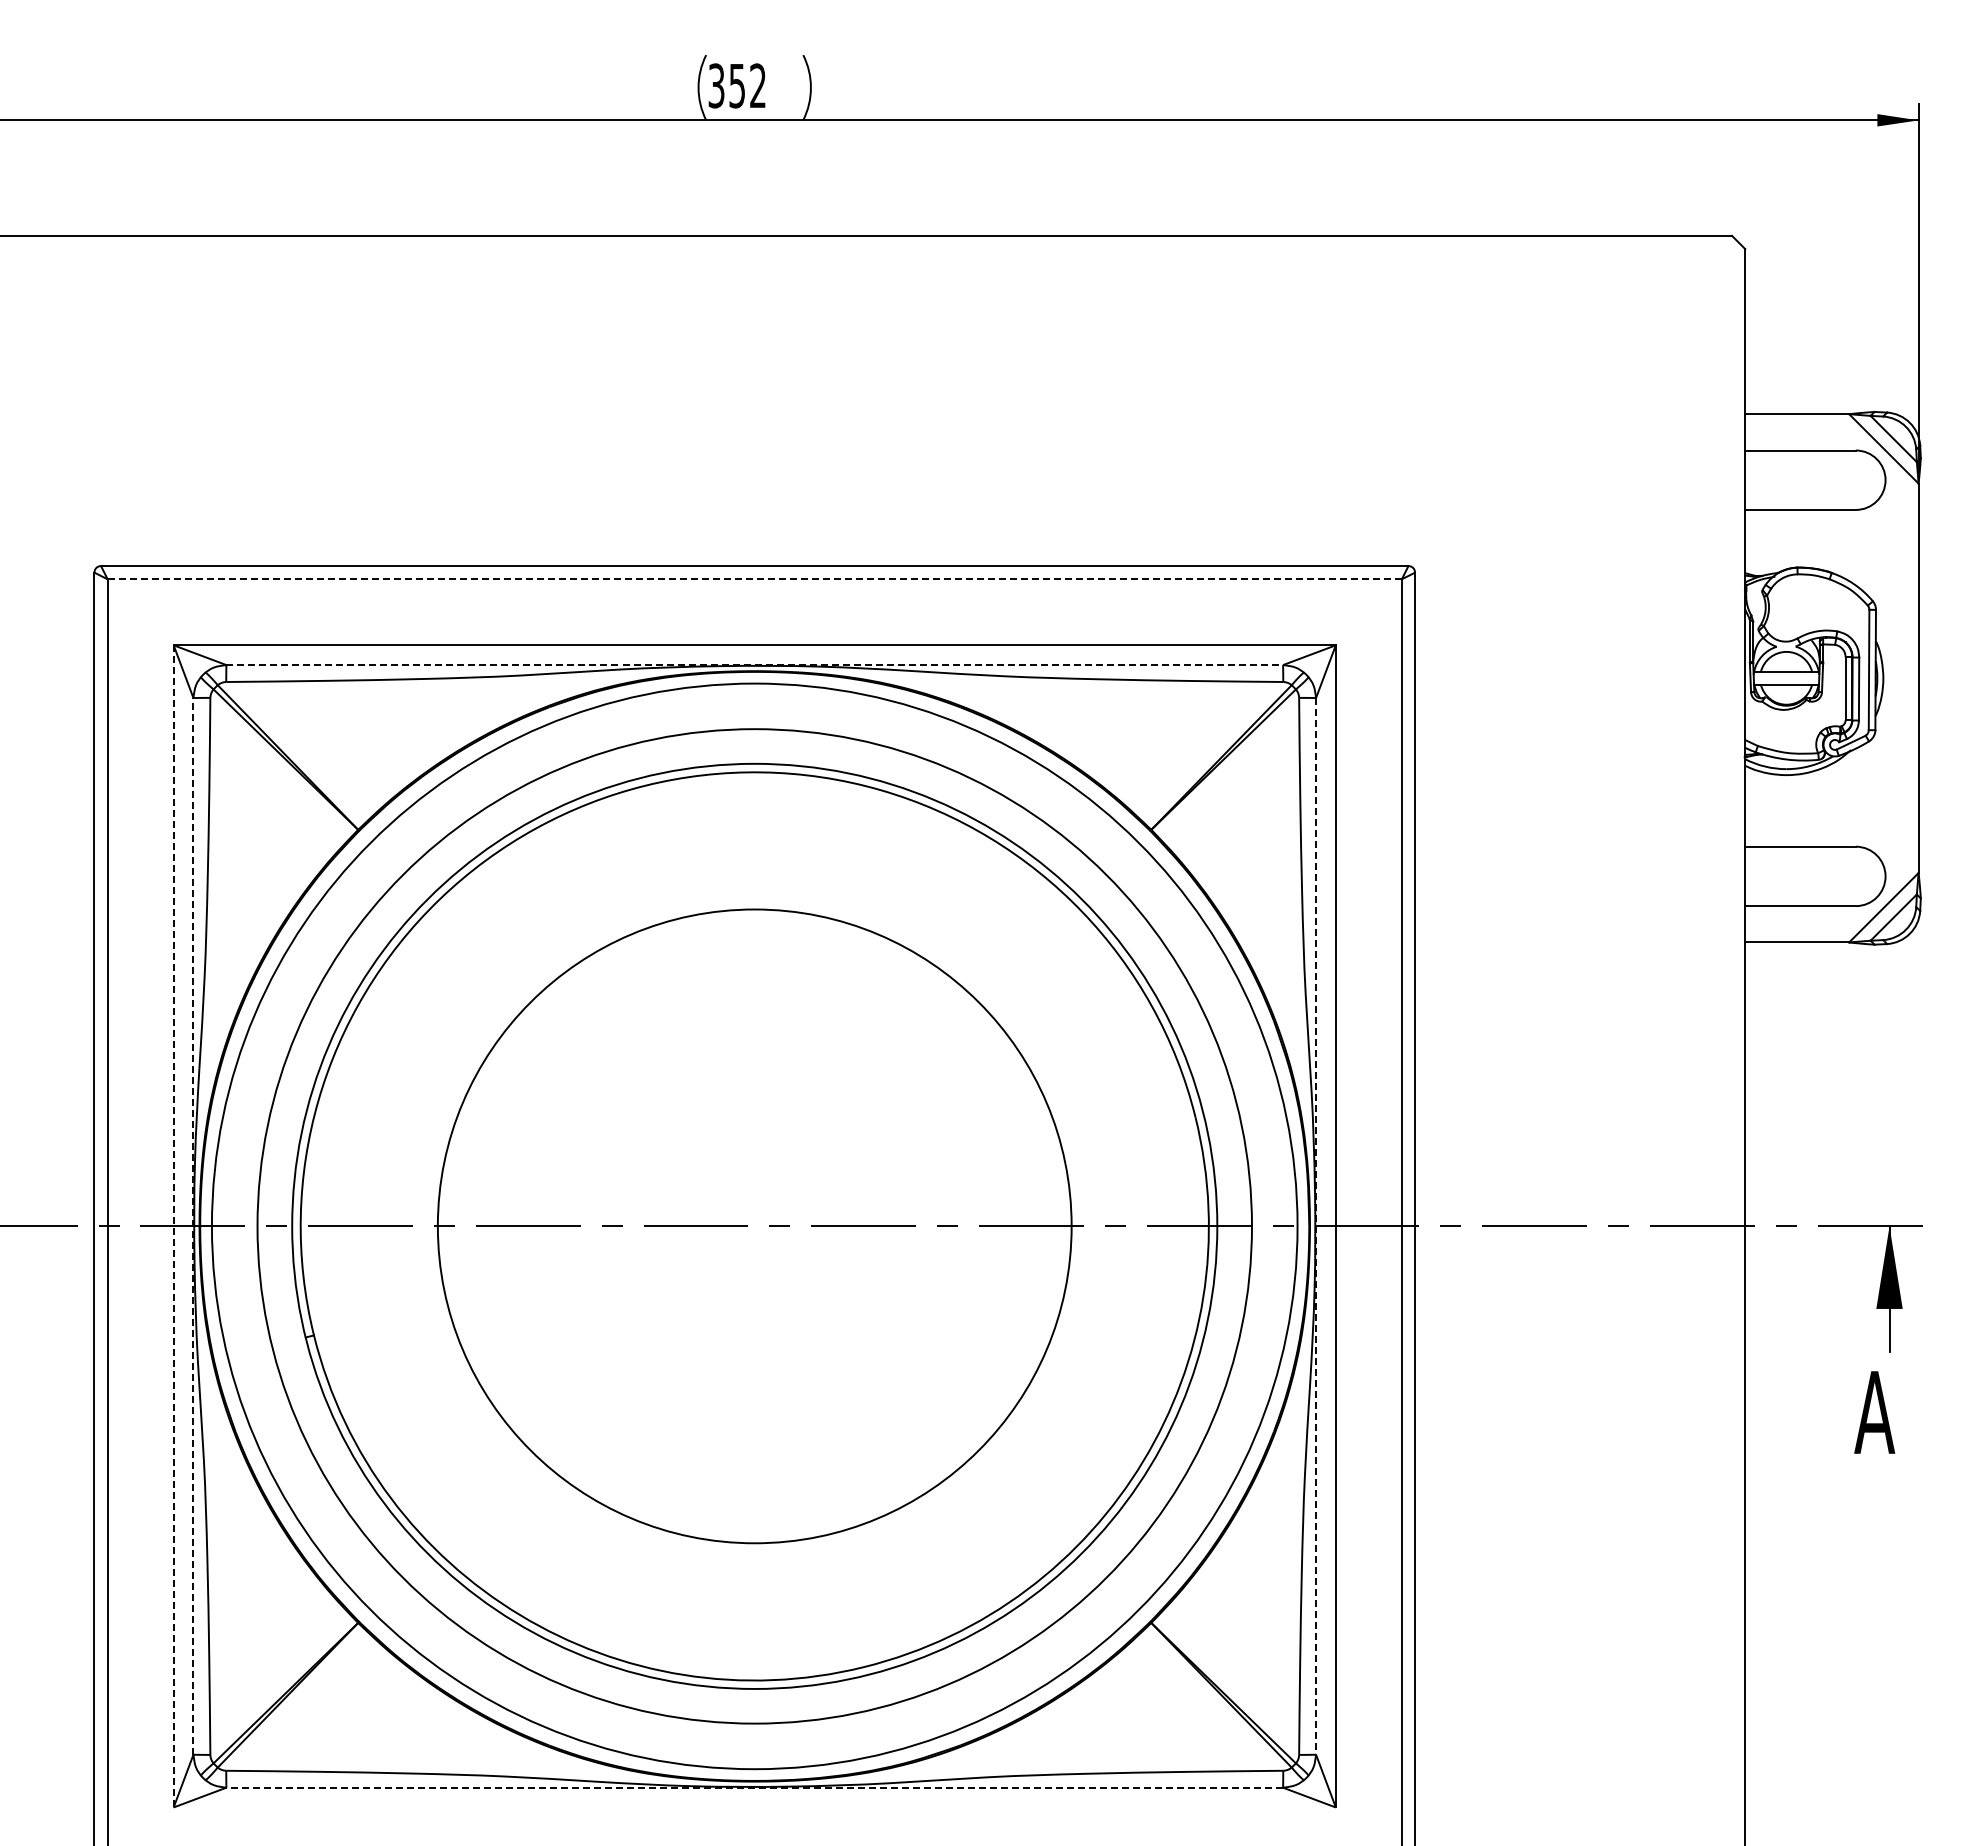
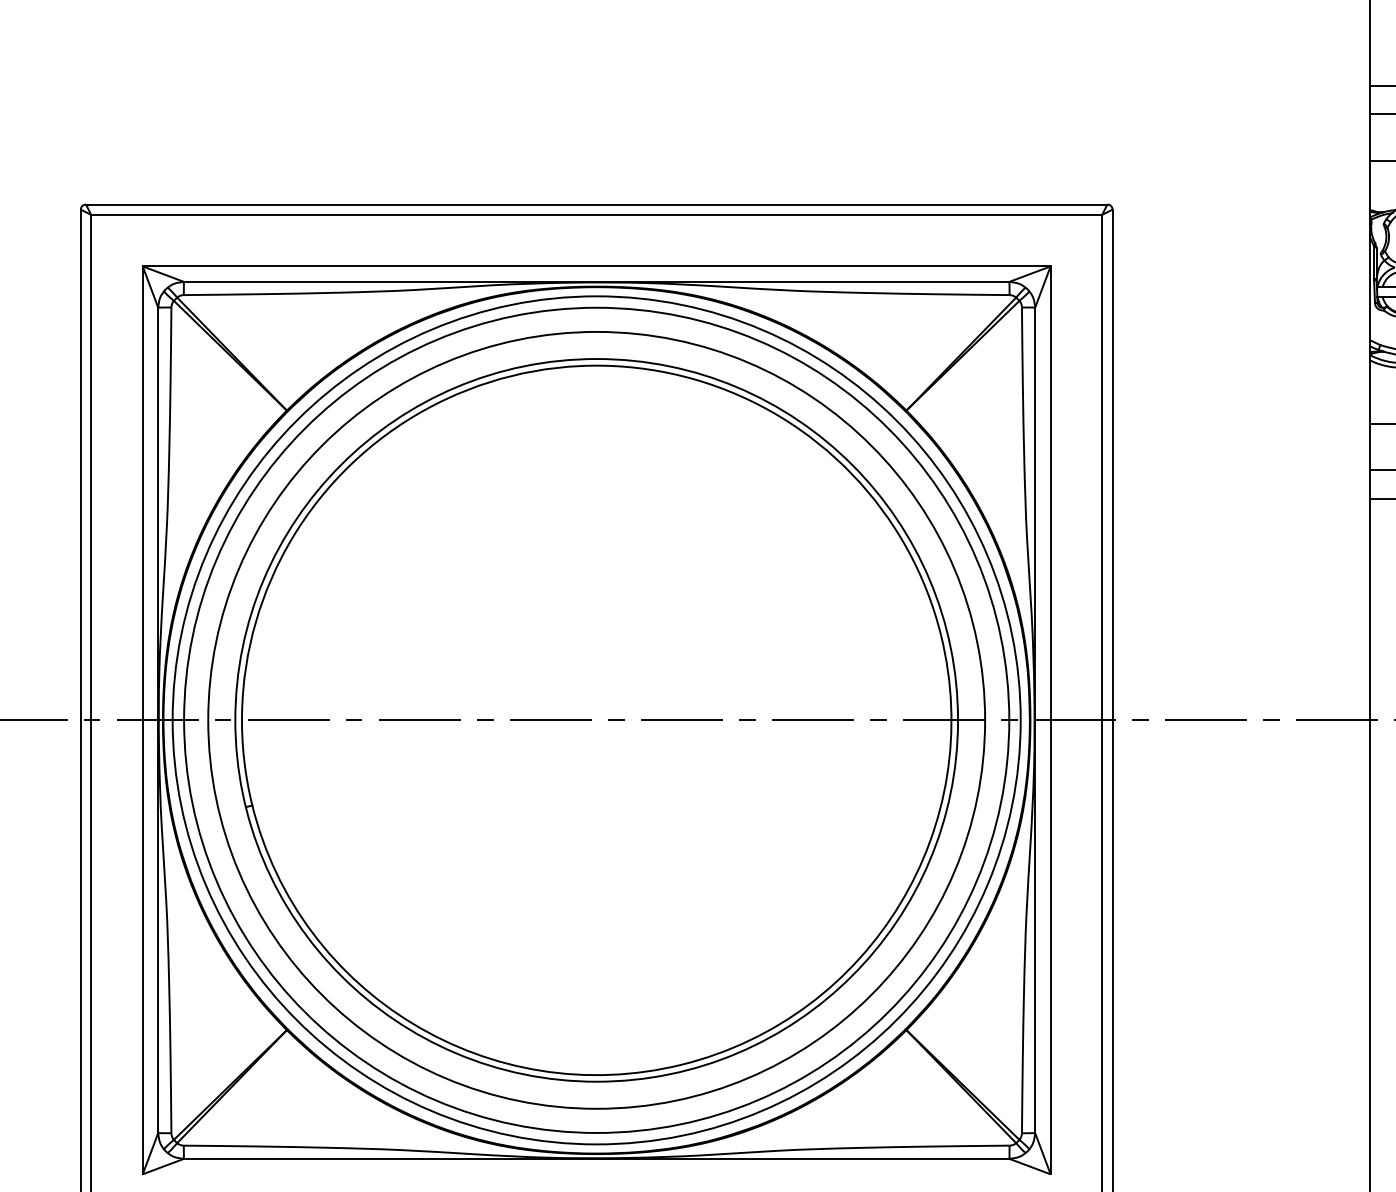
line: (755, 579) -> (597, 215), dashed -> solid
line: (755, 665) -> (597, 282), dashed -> solid
line: (193, 1225) -> (158, 719), dashed -> solid
line: (173, 1226) -> (142, 720), dashed -> solid
circle: (754, 1226) -> (596, 720), size x1.67
line: (1316, 1226) -> (1035, 720), dashed -> solid
line: (754, 1787) -> (596, 1158), dashed -> solid

